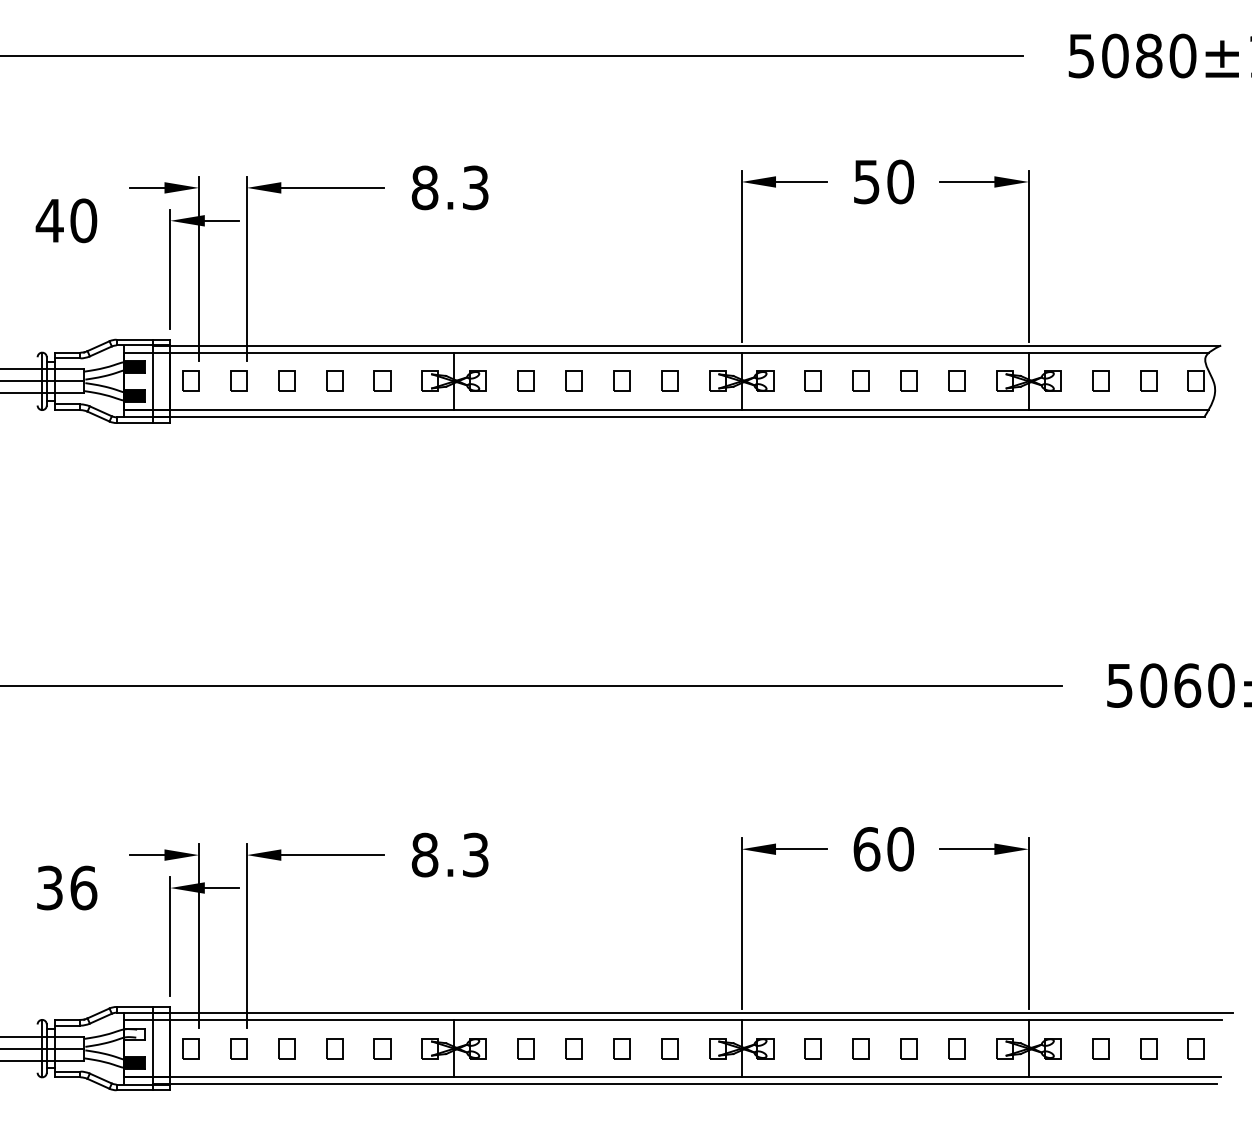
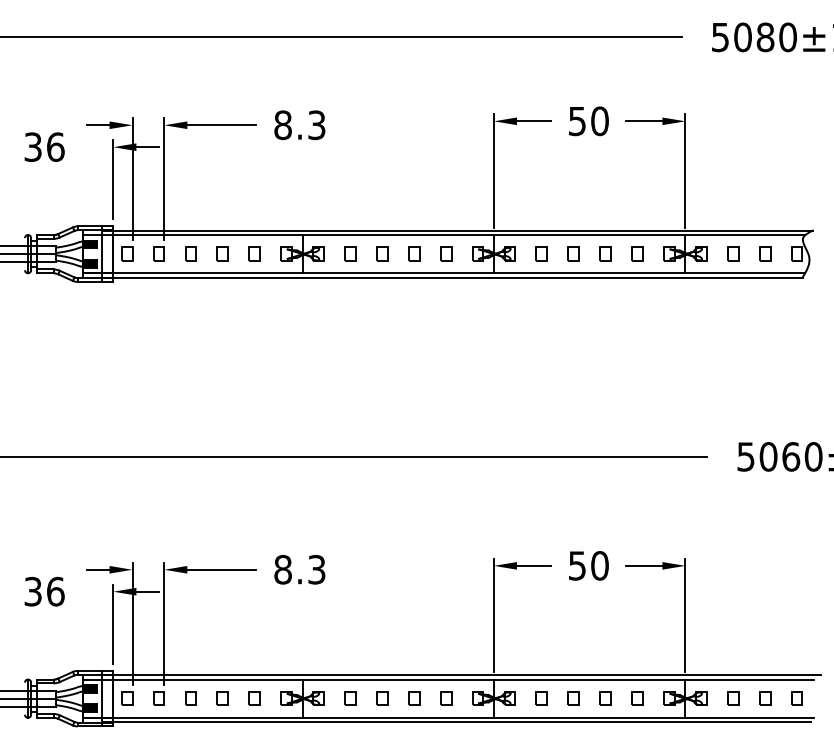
text: (65, 219) -> (43, 146), 40 -> 36
text: (866, 848) -> (577, 565), 60 -> 50
fill: (134, 1033) -> (89, 688), added

